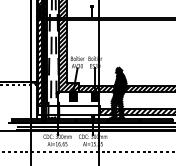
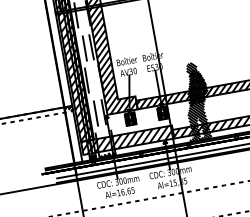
hatch: (68, 110) -> (127, 140), added

